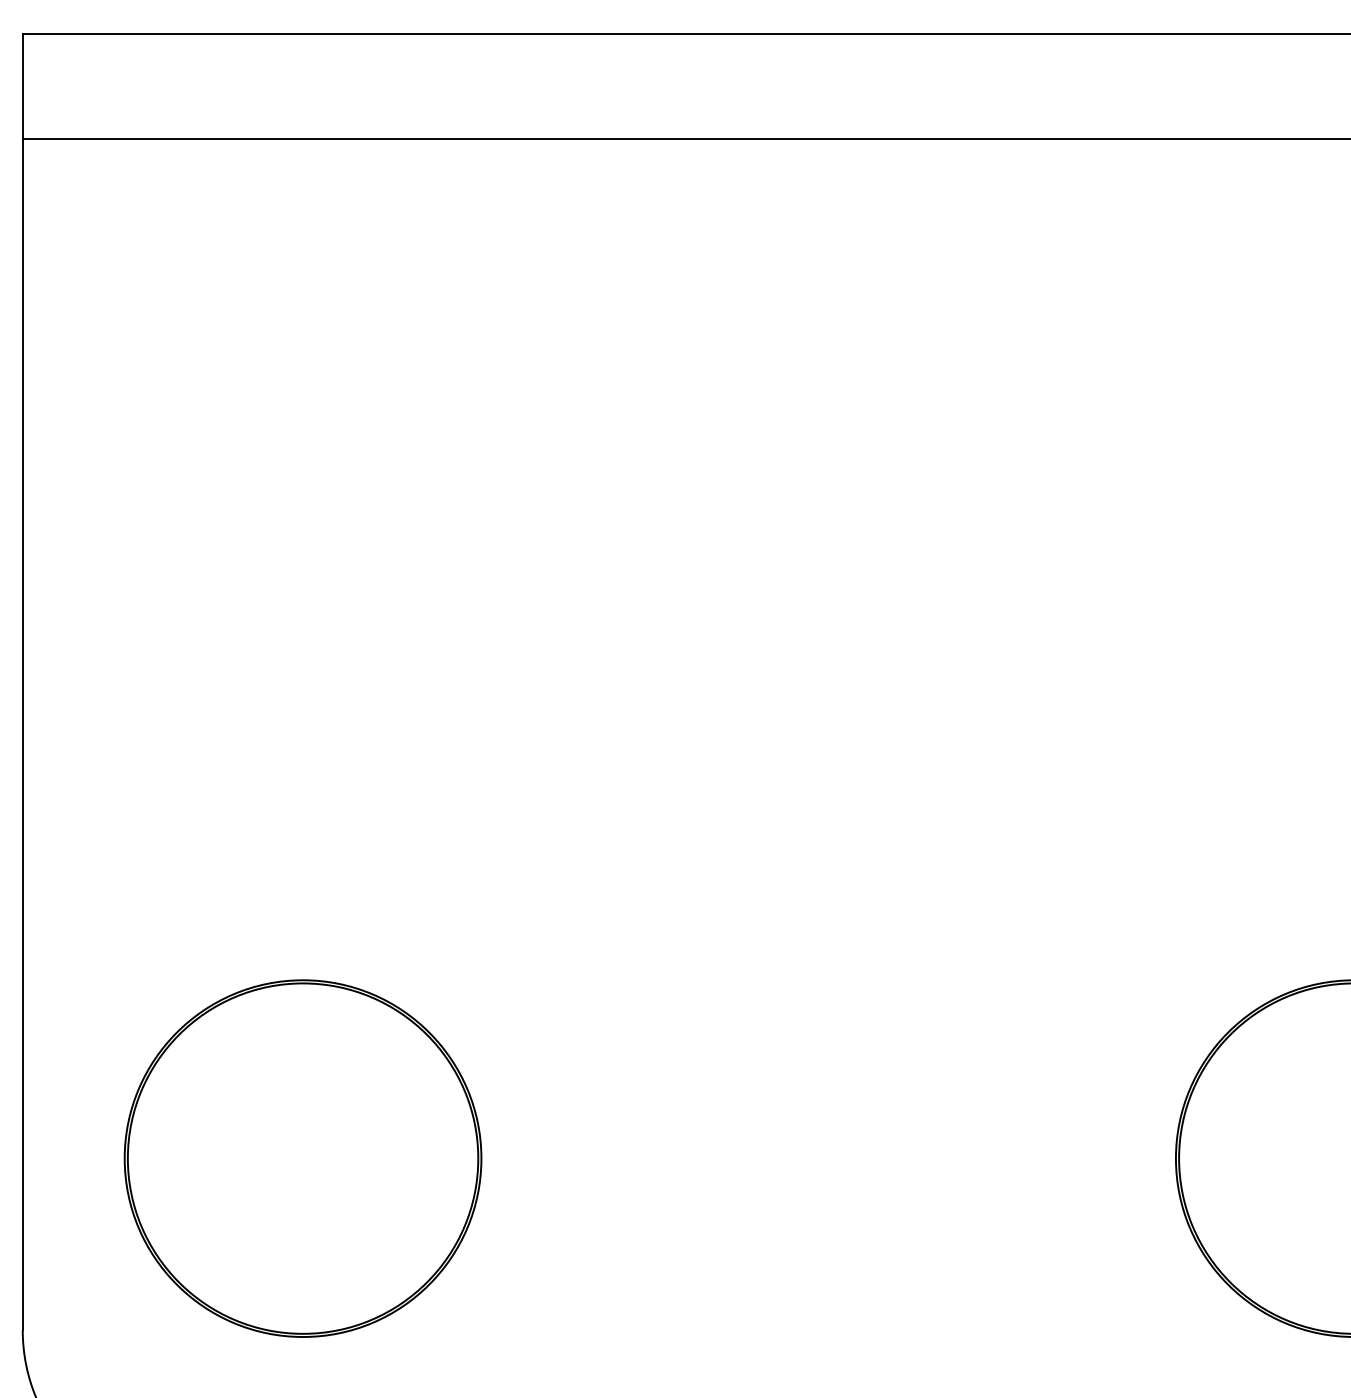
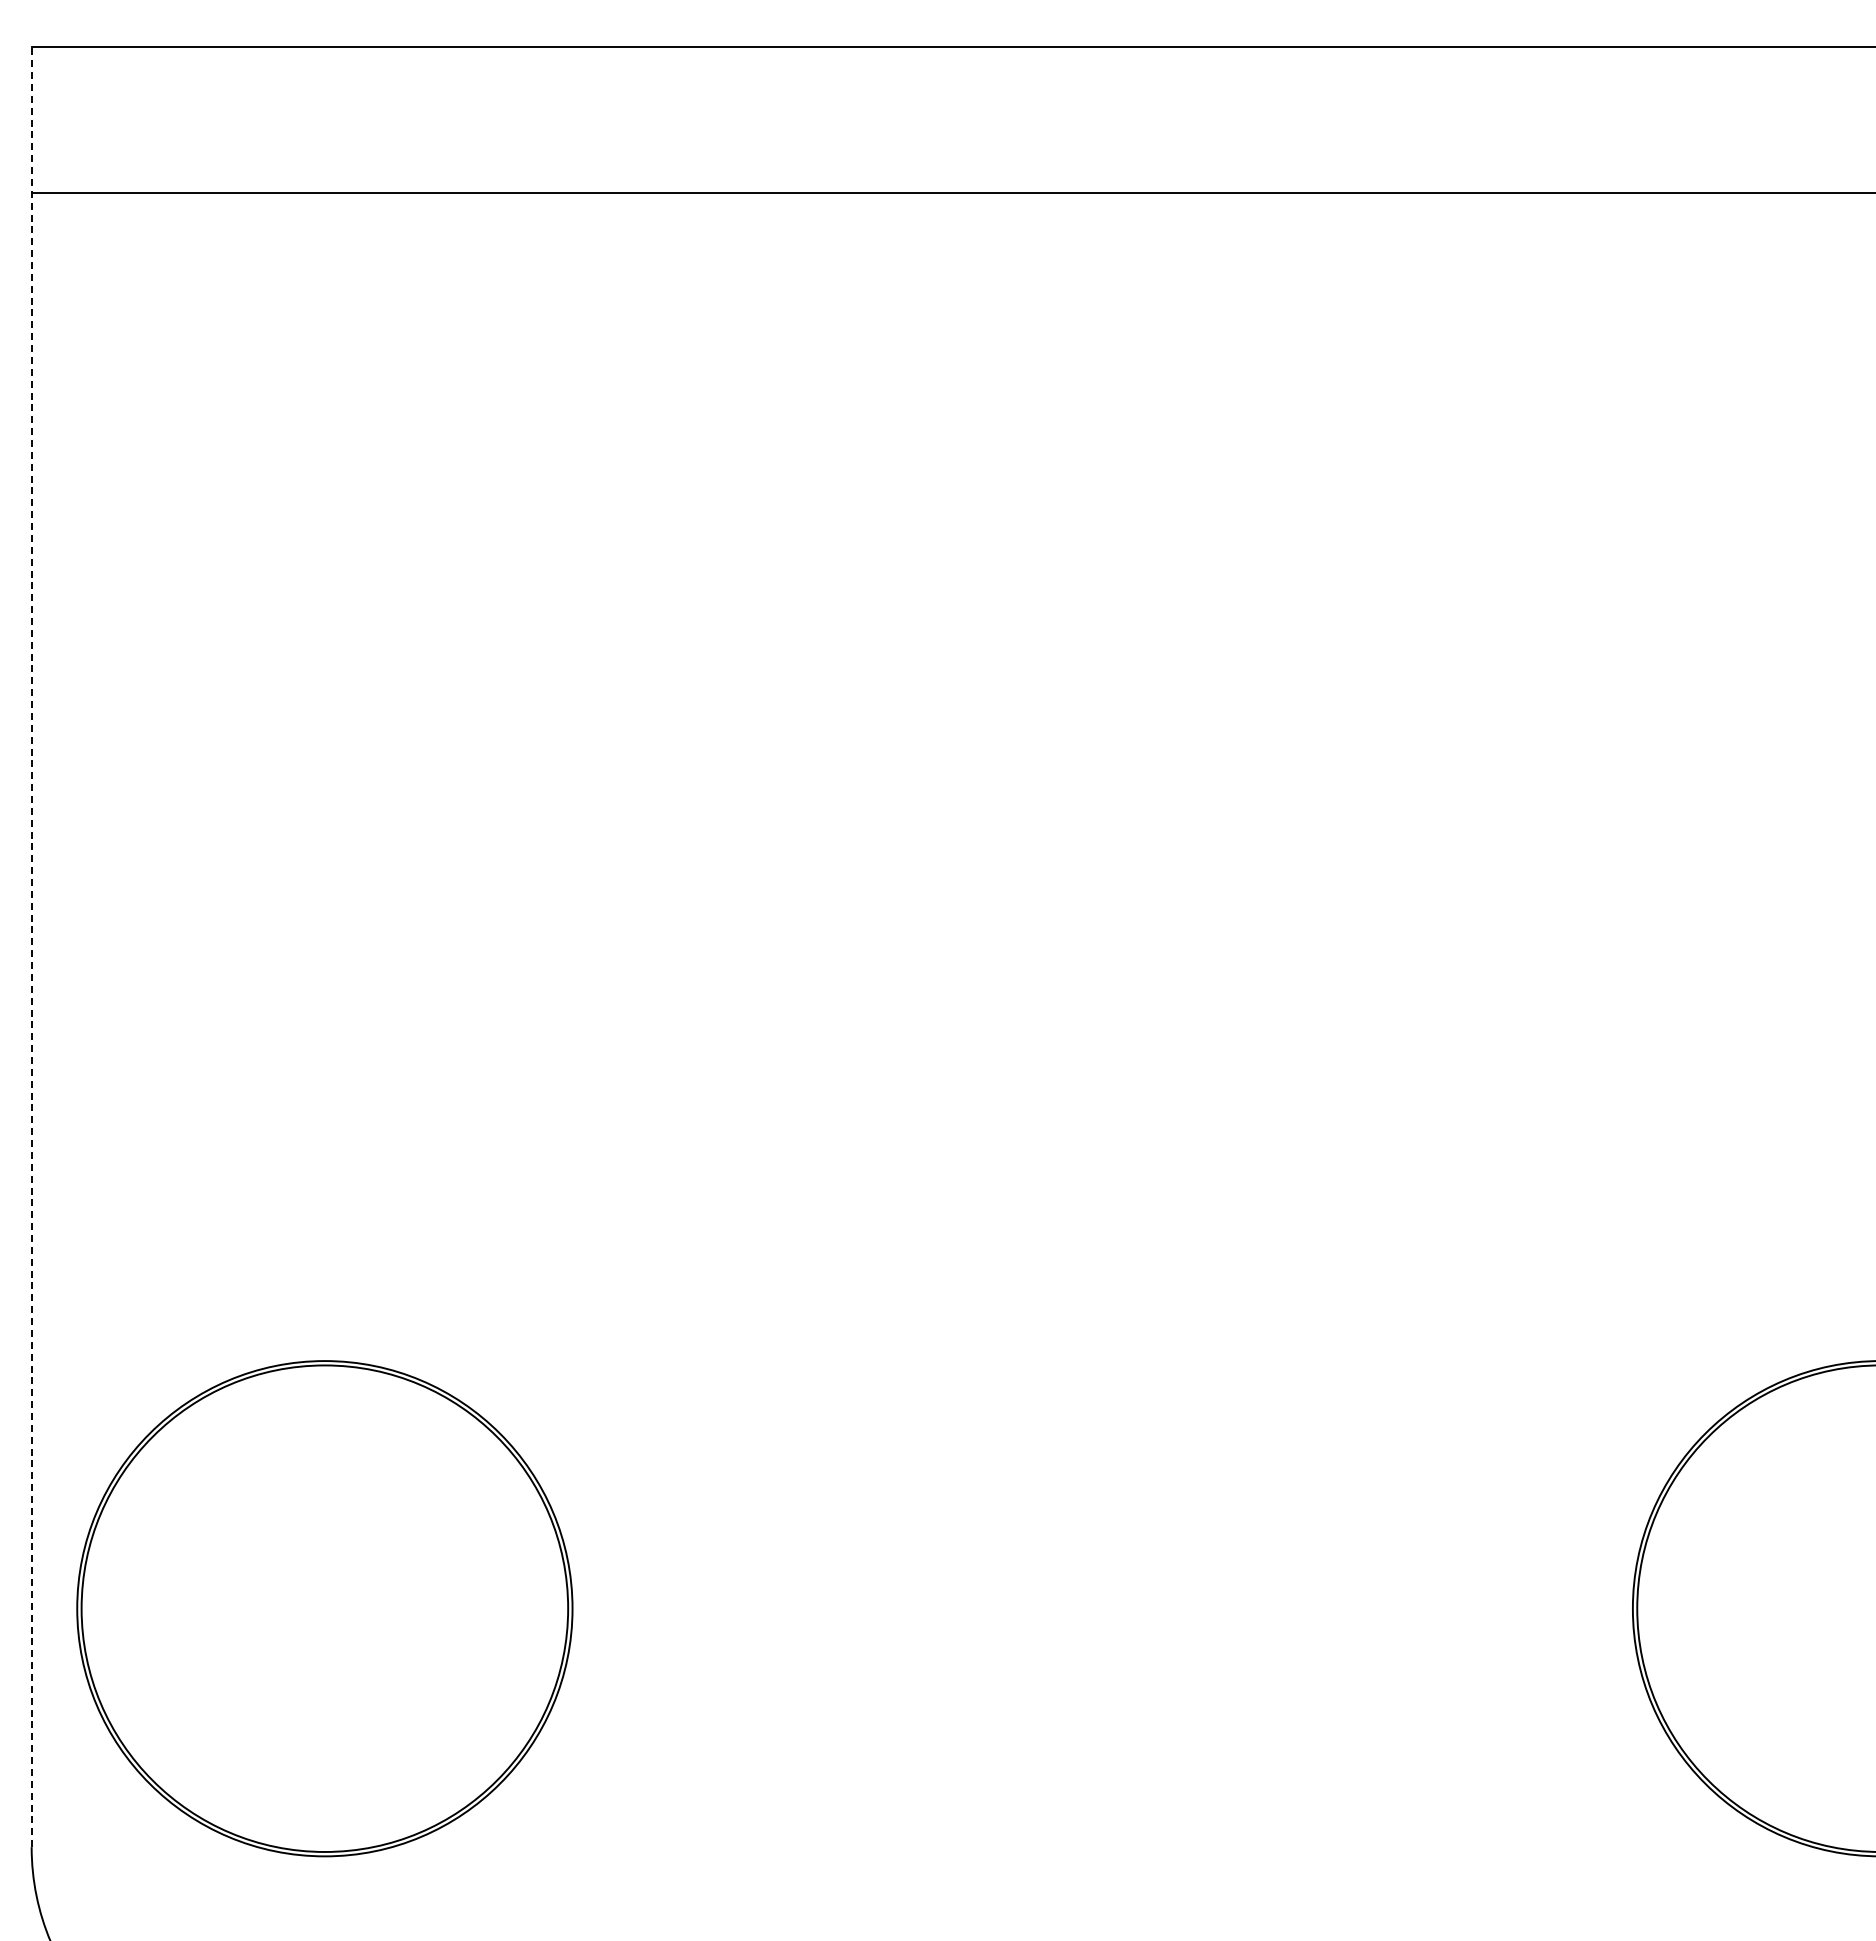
line: (22, 681) -> (31, 946), solid -> dashed
part: (302, 1158) -> (324, 1608), moved

